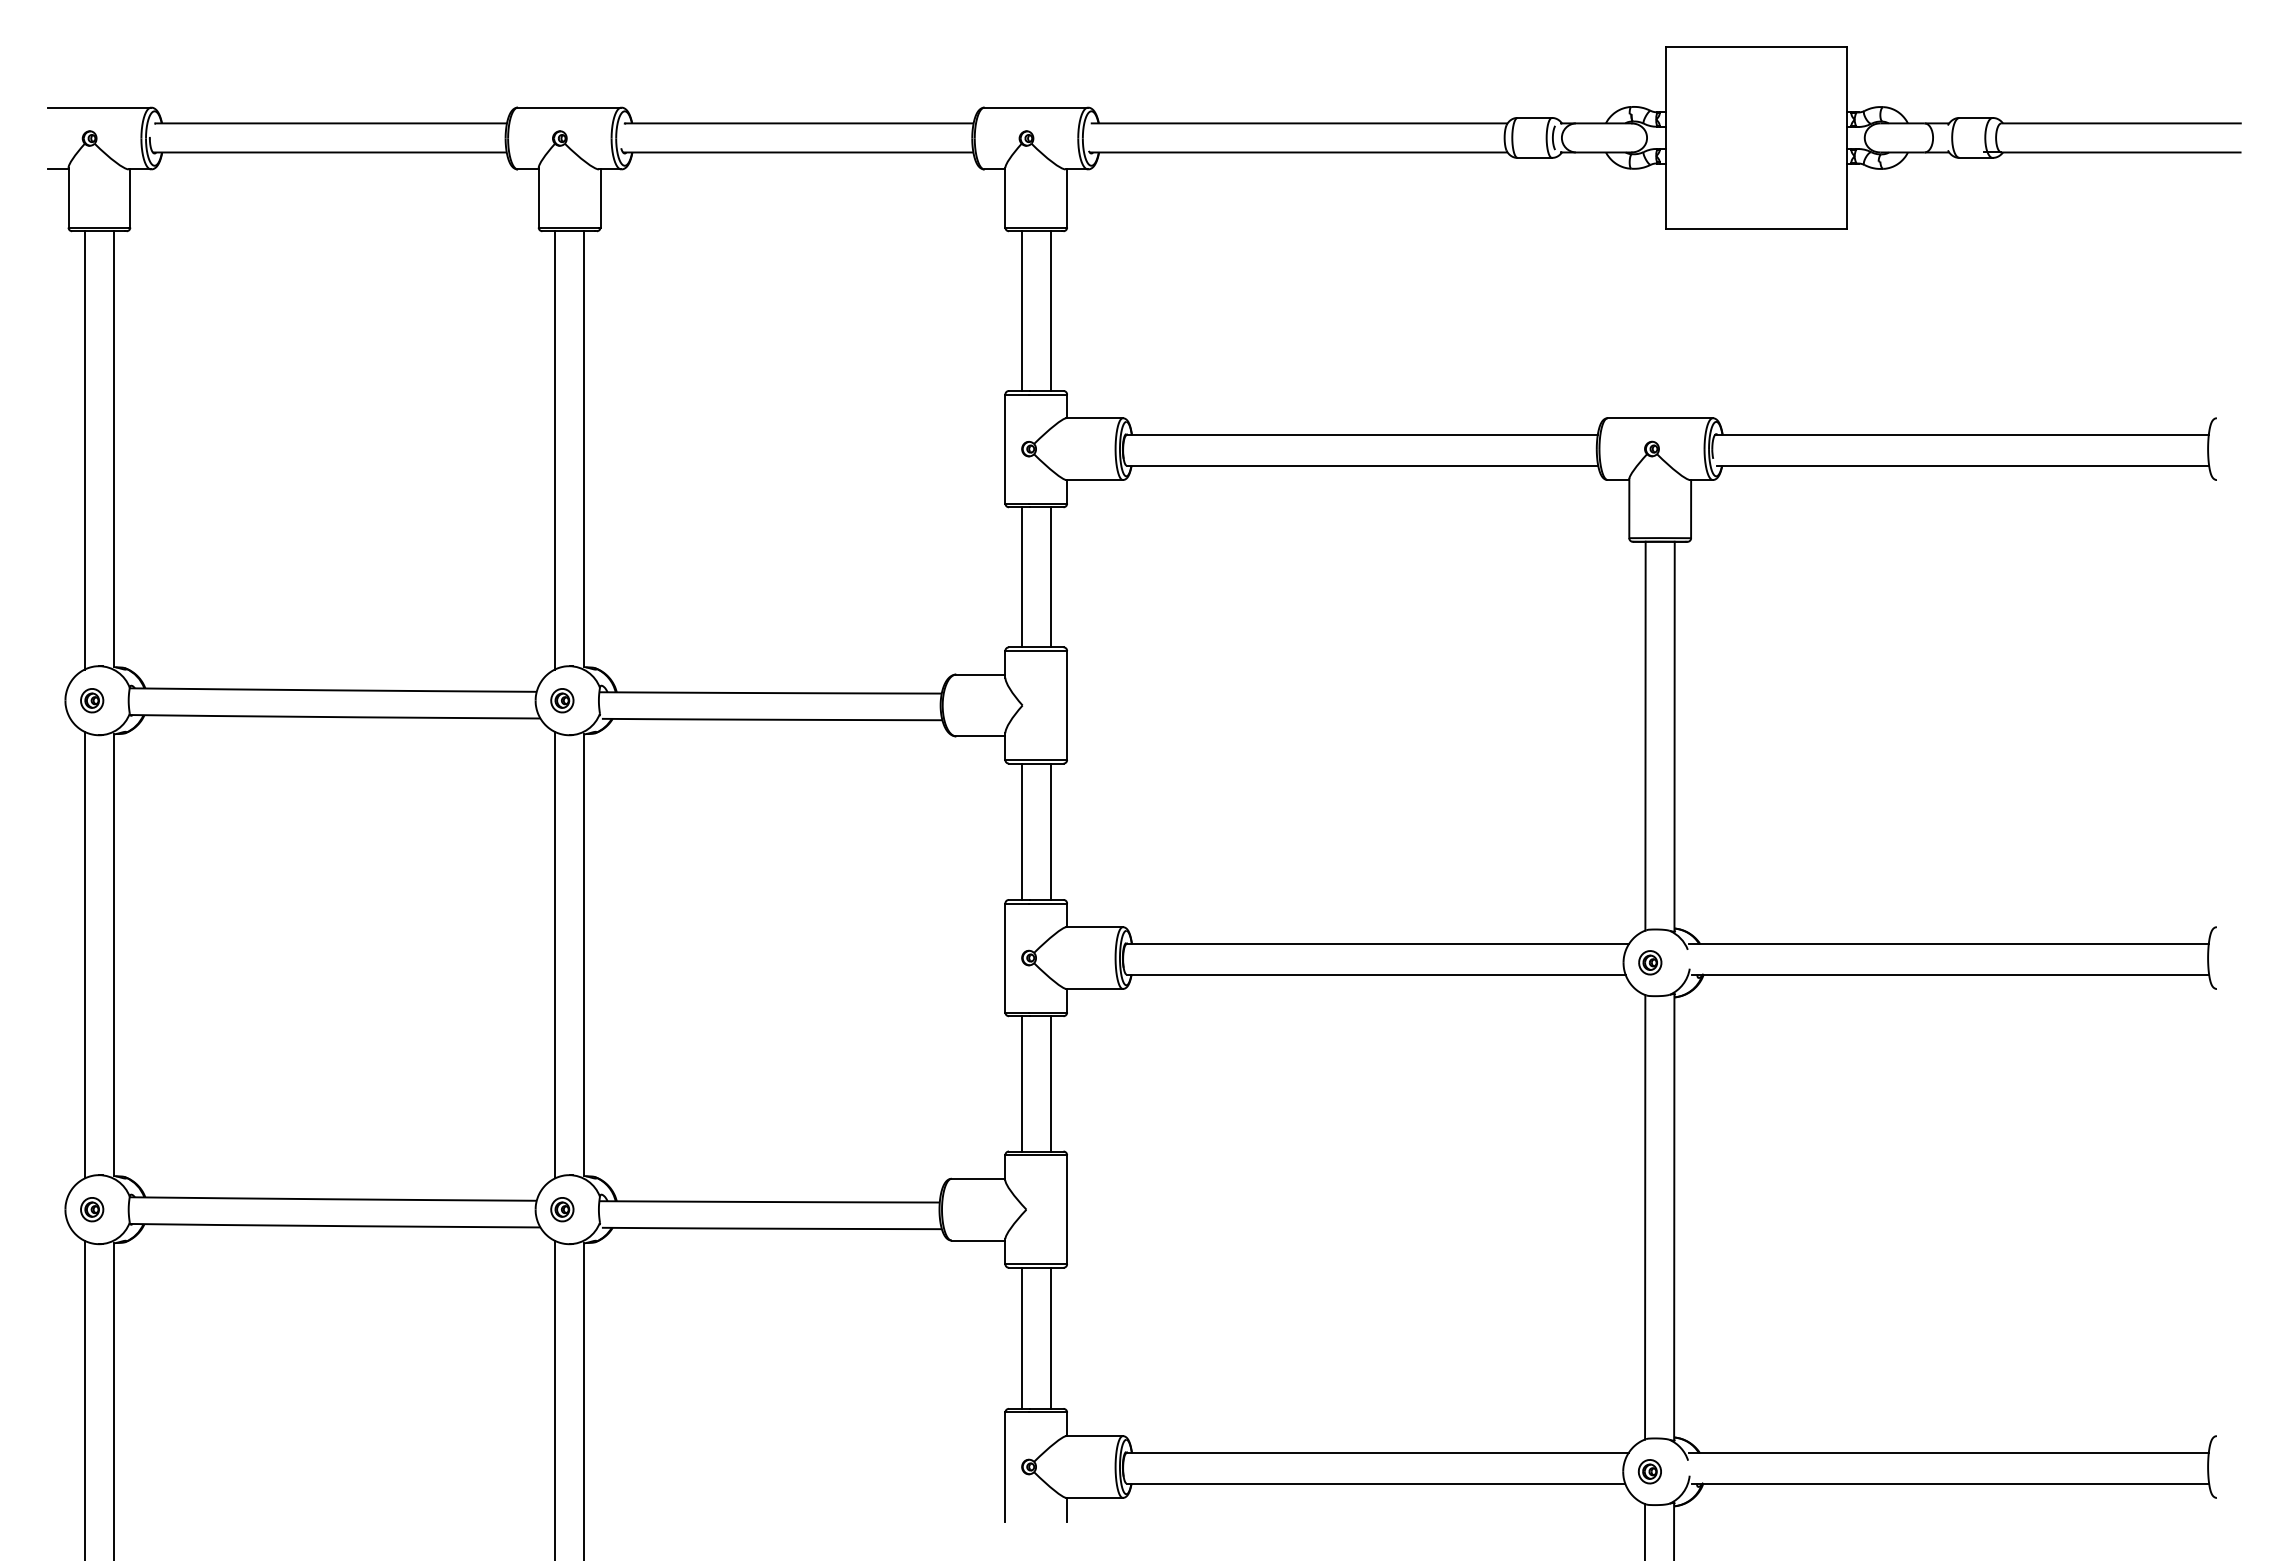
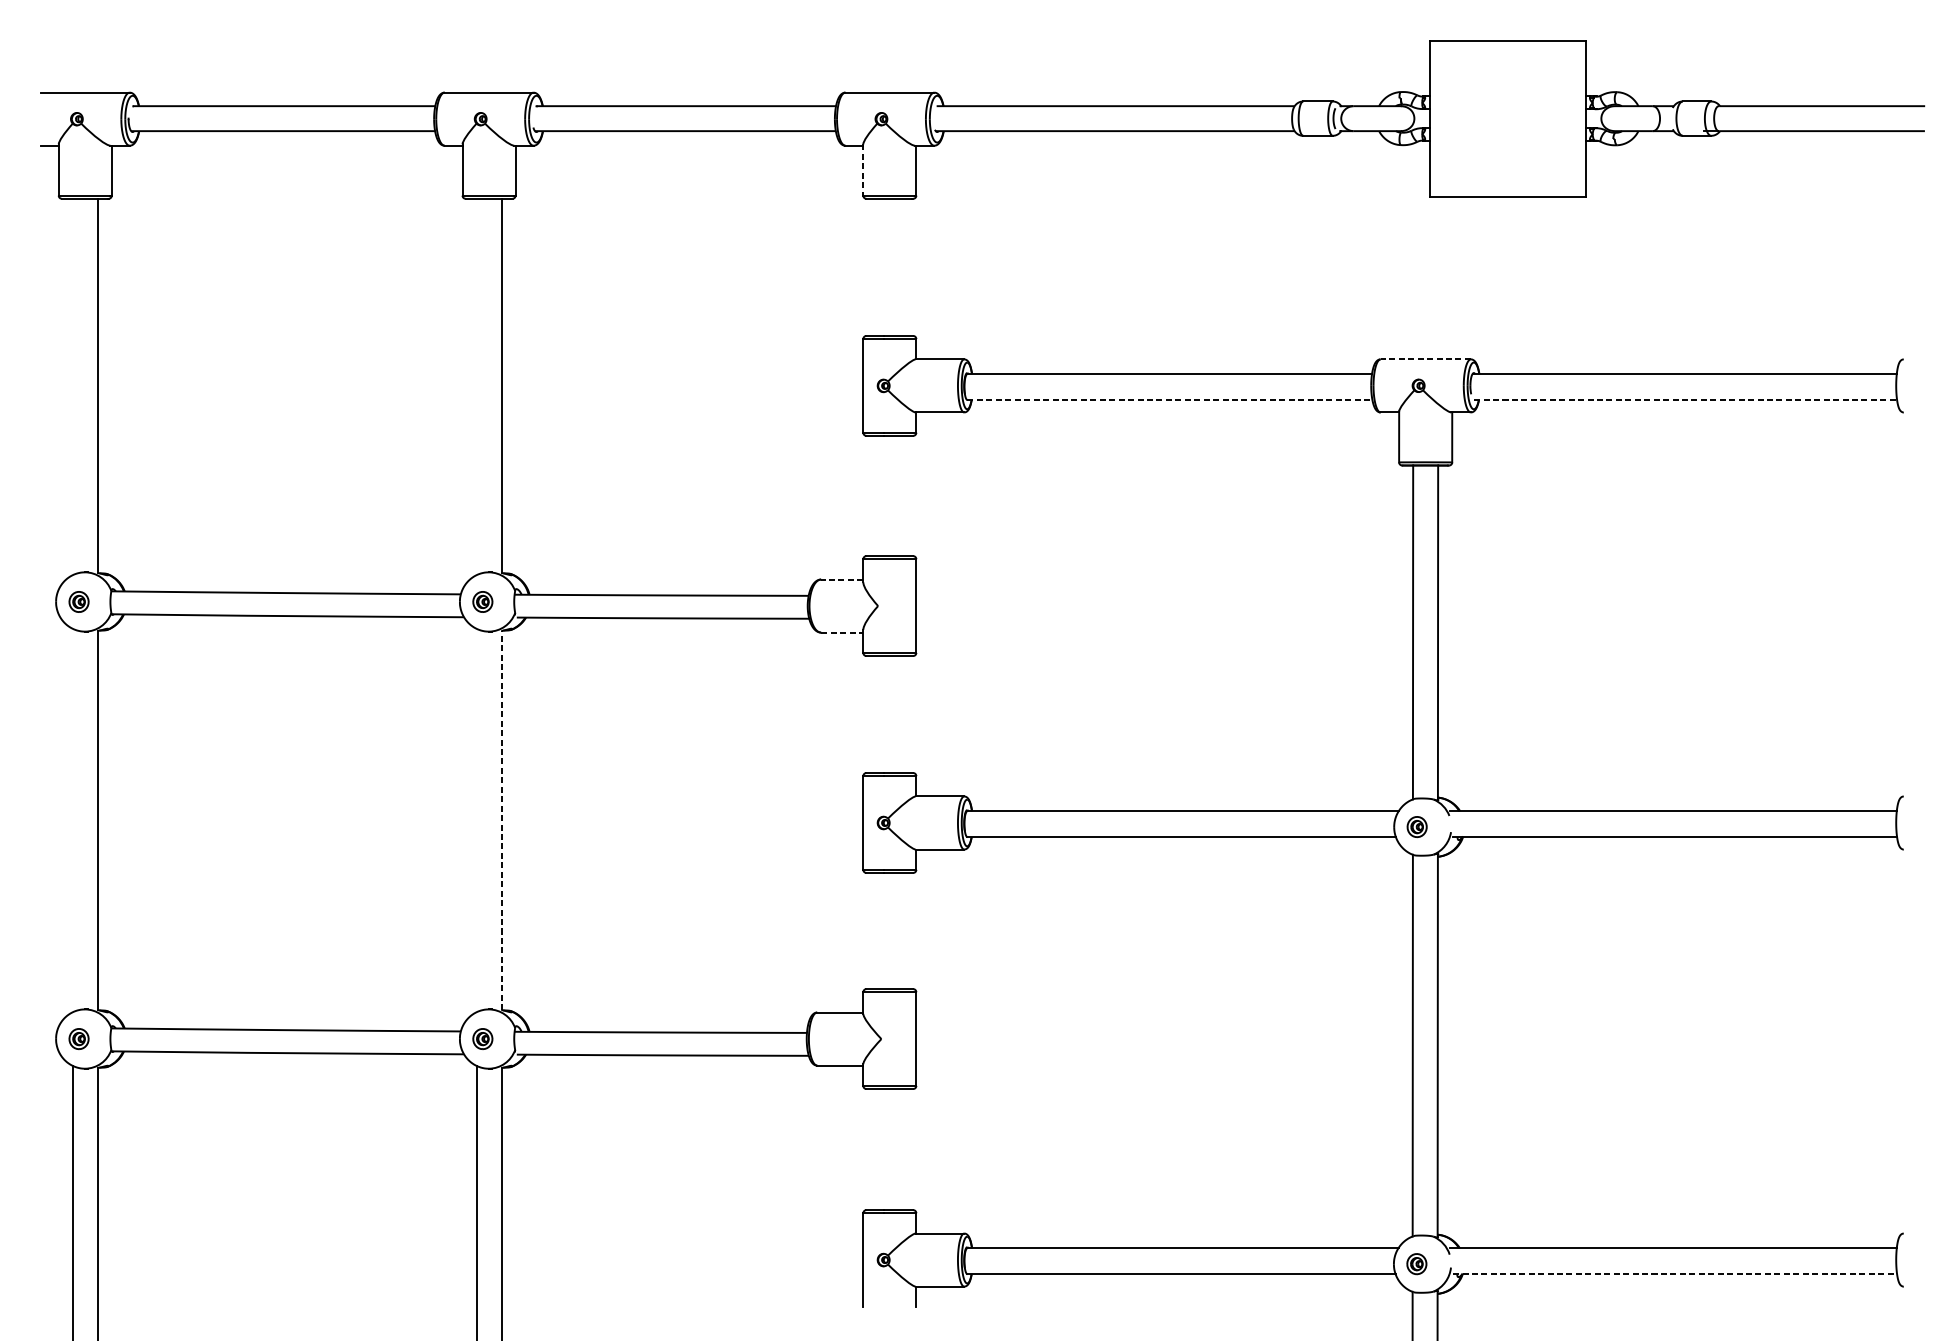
line: (1005, 197) -> (863, 169), solid -> dashed
line: (1021, 310) -> (877, 266), removed
line: (1050, 310) -> (902, 266), removed
line: (1660, 418) -> (1425, 359), solid -> dashed
line: (84, 450) -> (72, 387), removed
line: (555, 450) -> (476, 387), removed
line: (1362, 465) -> (1170, 399), solid -> dashed
line: (1963, 465) -> (1686, 399), solid -> dashed
line: (1021, 577) -> (877, 496), removed
line: (1050, 577) -> (902, 496), removed
line: (980, 674) -> (841, 579), solid -> dashed
line: (980, 736) -> (841, 632), solid -> dashed
line: (1021, 831) -> (877, 714), removed
line: (1050, 831) -> (902, 714), removed
line: (84, 954) -> (72, 819), removed
line: (555, 954) -> (476, 819), removed
line: (584, 955) -> (501, 820), solid -> dashed
line: (1021, 1083) -> (877, 930), removed
line: (1050, 1083) -> (902, 930), removed
line: (1021, 1337) -> (877, 1148), removed
line: (1050, 1337) -> (902, 1148), removed
line: (1951, 1483) -> (1675, 1274), solid -> dashed

